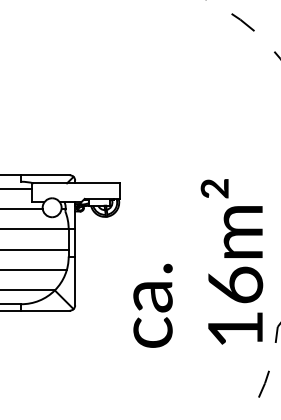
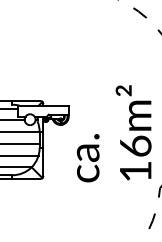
text: (196, 262) -> (113, 133), moved

